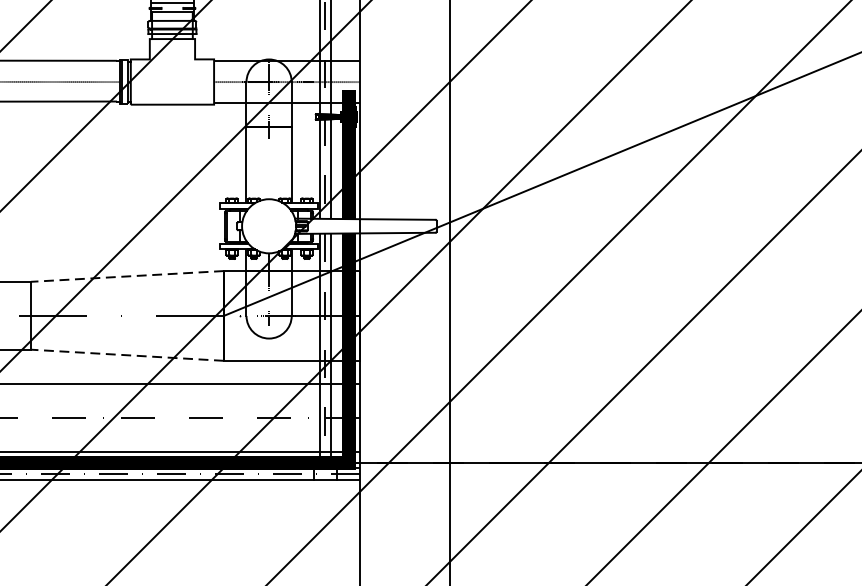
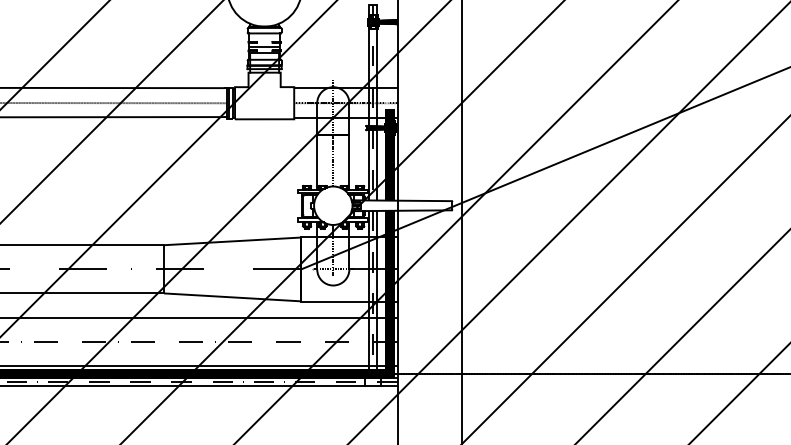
line: (269, 162) -> (333, 160), added
line: (127, 276) -> (232, 241), dashed -> solid
line: (127, 355) -> (232, 297), dashed -> solid

